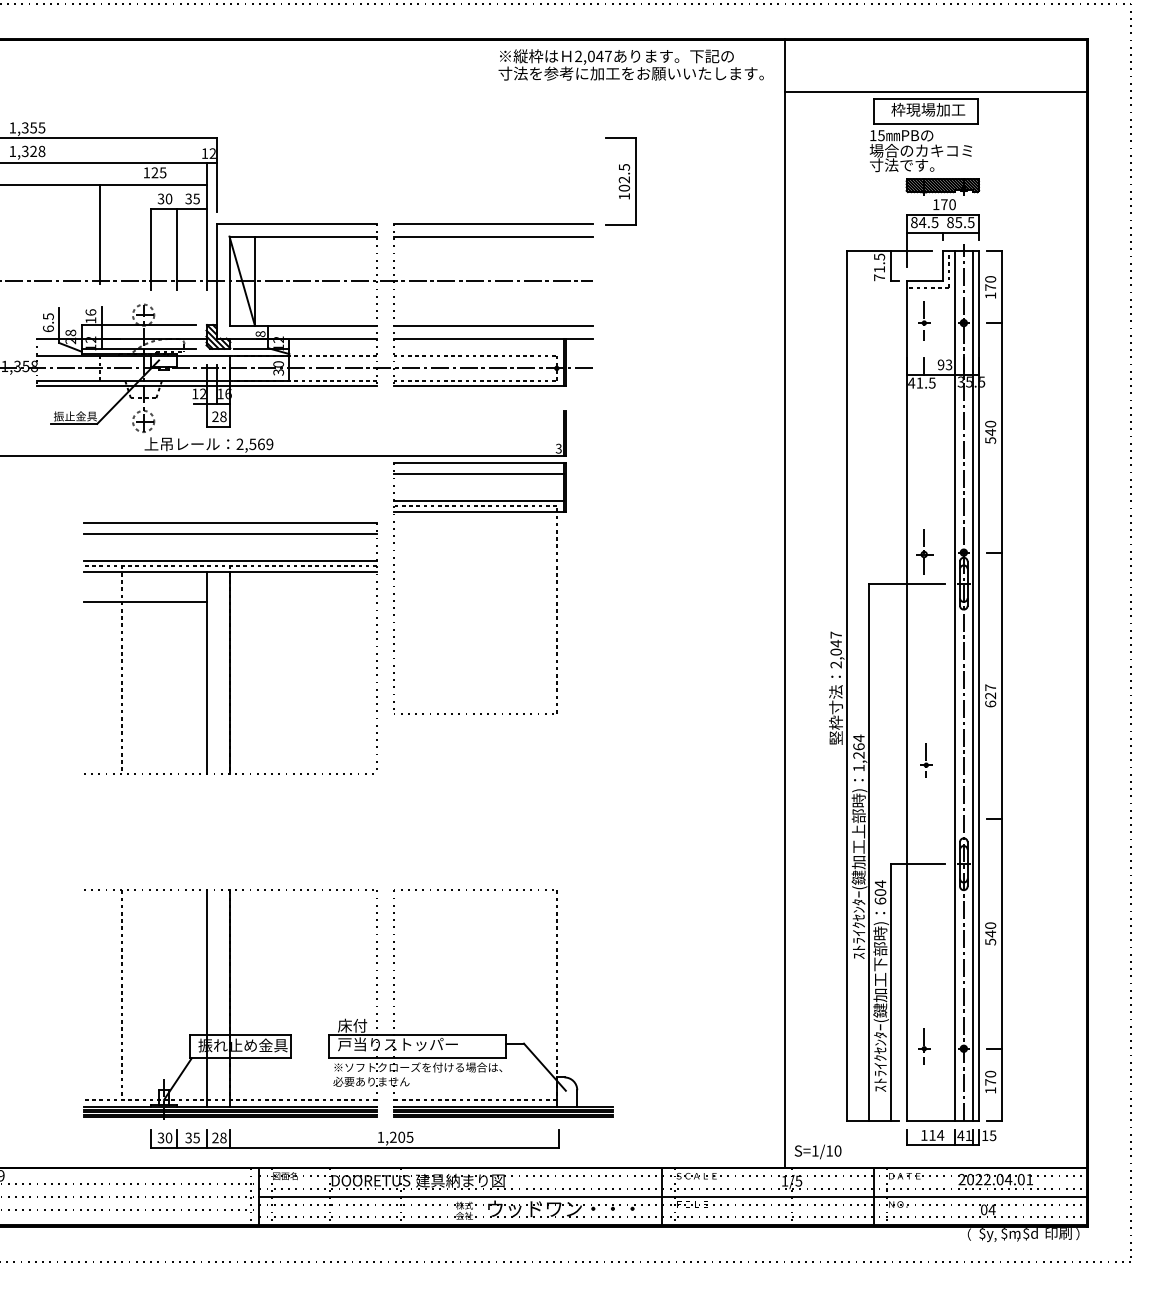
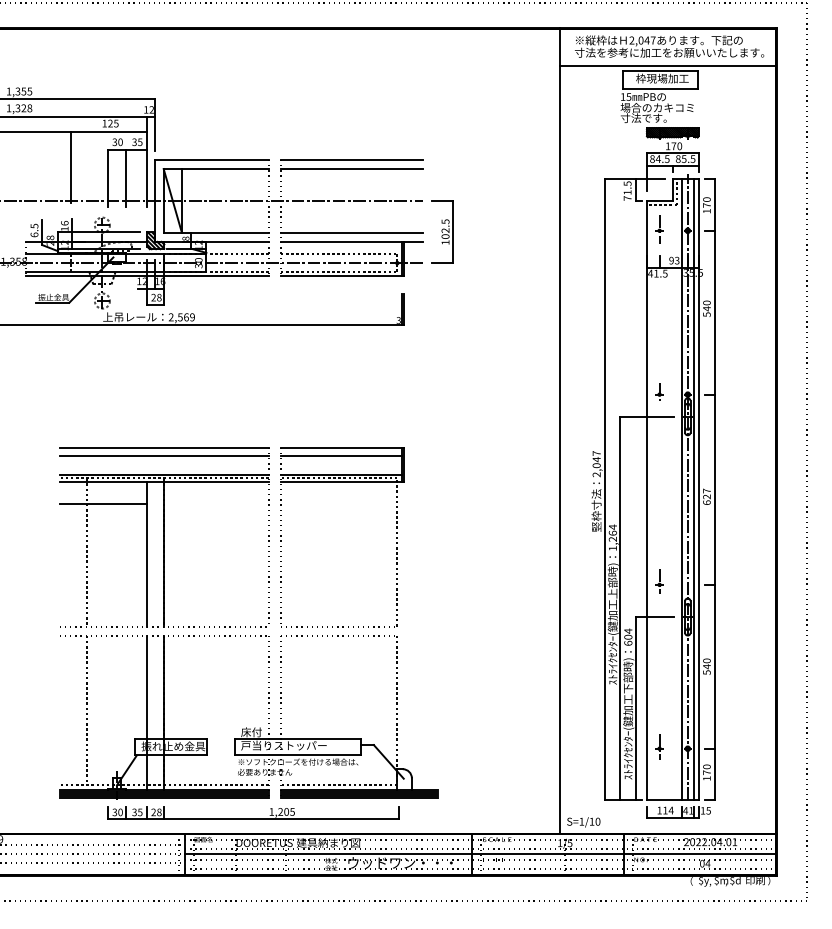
text: (630, 64) -> (669, 46), moved
part: (620, 181) -> (442, 231), moved
part: (479, 512) -> (342, 483), moved
part: (924, 549) -> (659, 392), size x0.62
part: (230, 648) -> (164, 537), moved
part: (926, 760) -> (659, 581), moved

